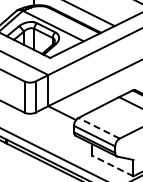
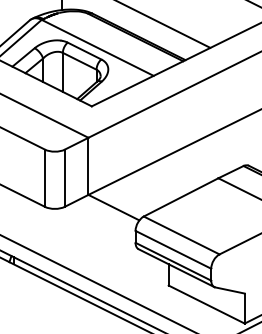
line: (98, 128) -> (180, 235), dashed -> solid
line: (112, 165) -> (206, 303), dashed -> solid

